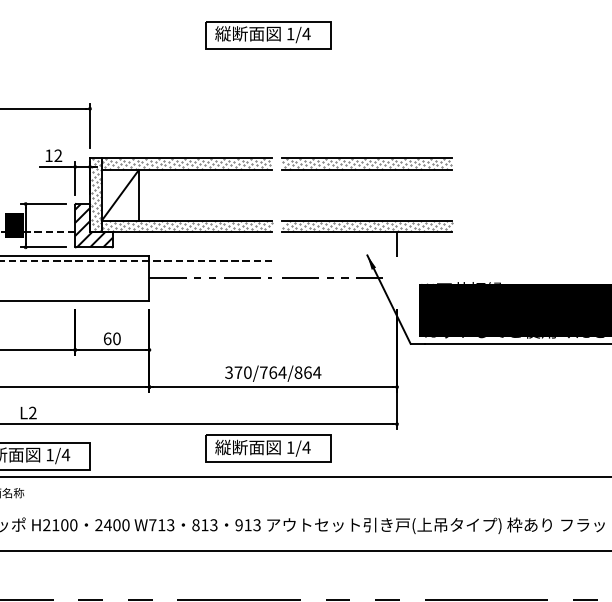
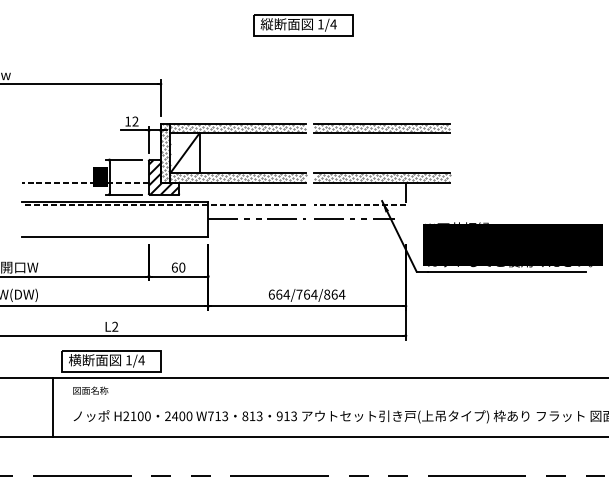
line: (339, 260) -> (359, 205), added
text: (237, 372) -> (278, 294), 370/764/864 -> 664/764/864
part: (268, 448) -> (303, 355), removed

